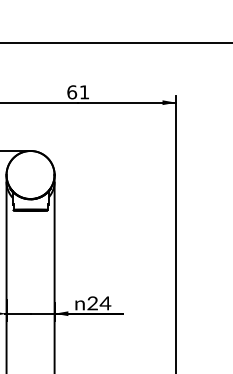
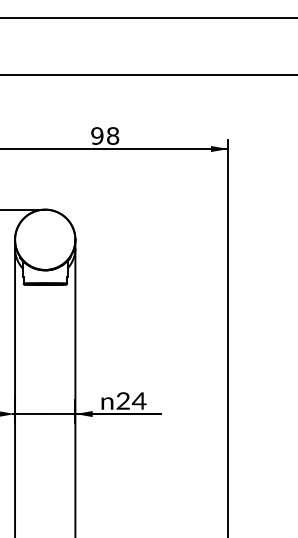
text: (78, 91) -> (105, 135), 61 -> 98

